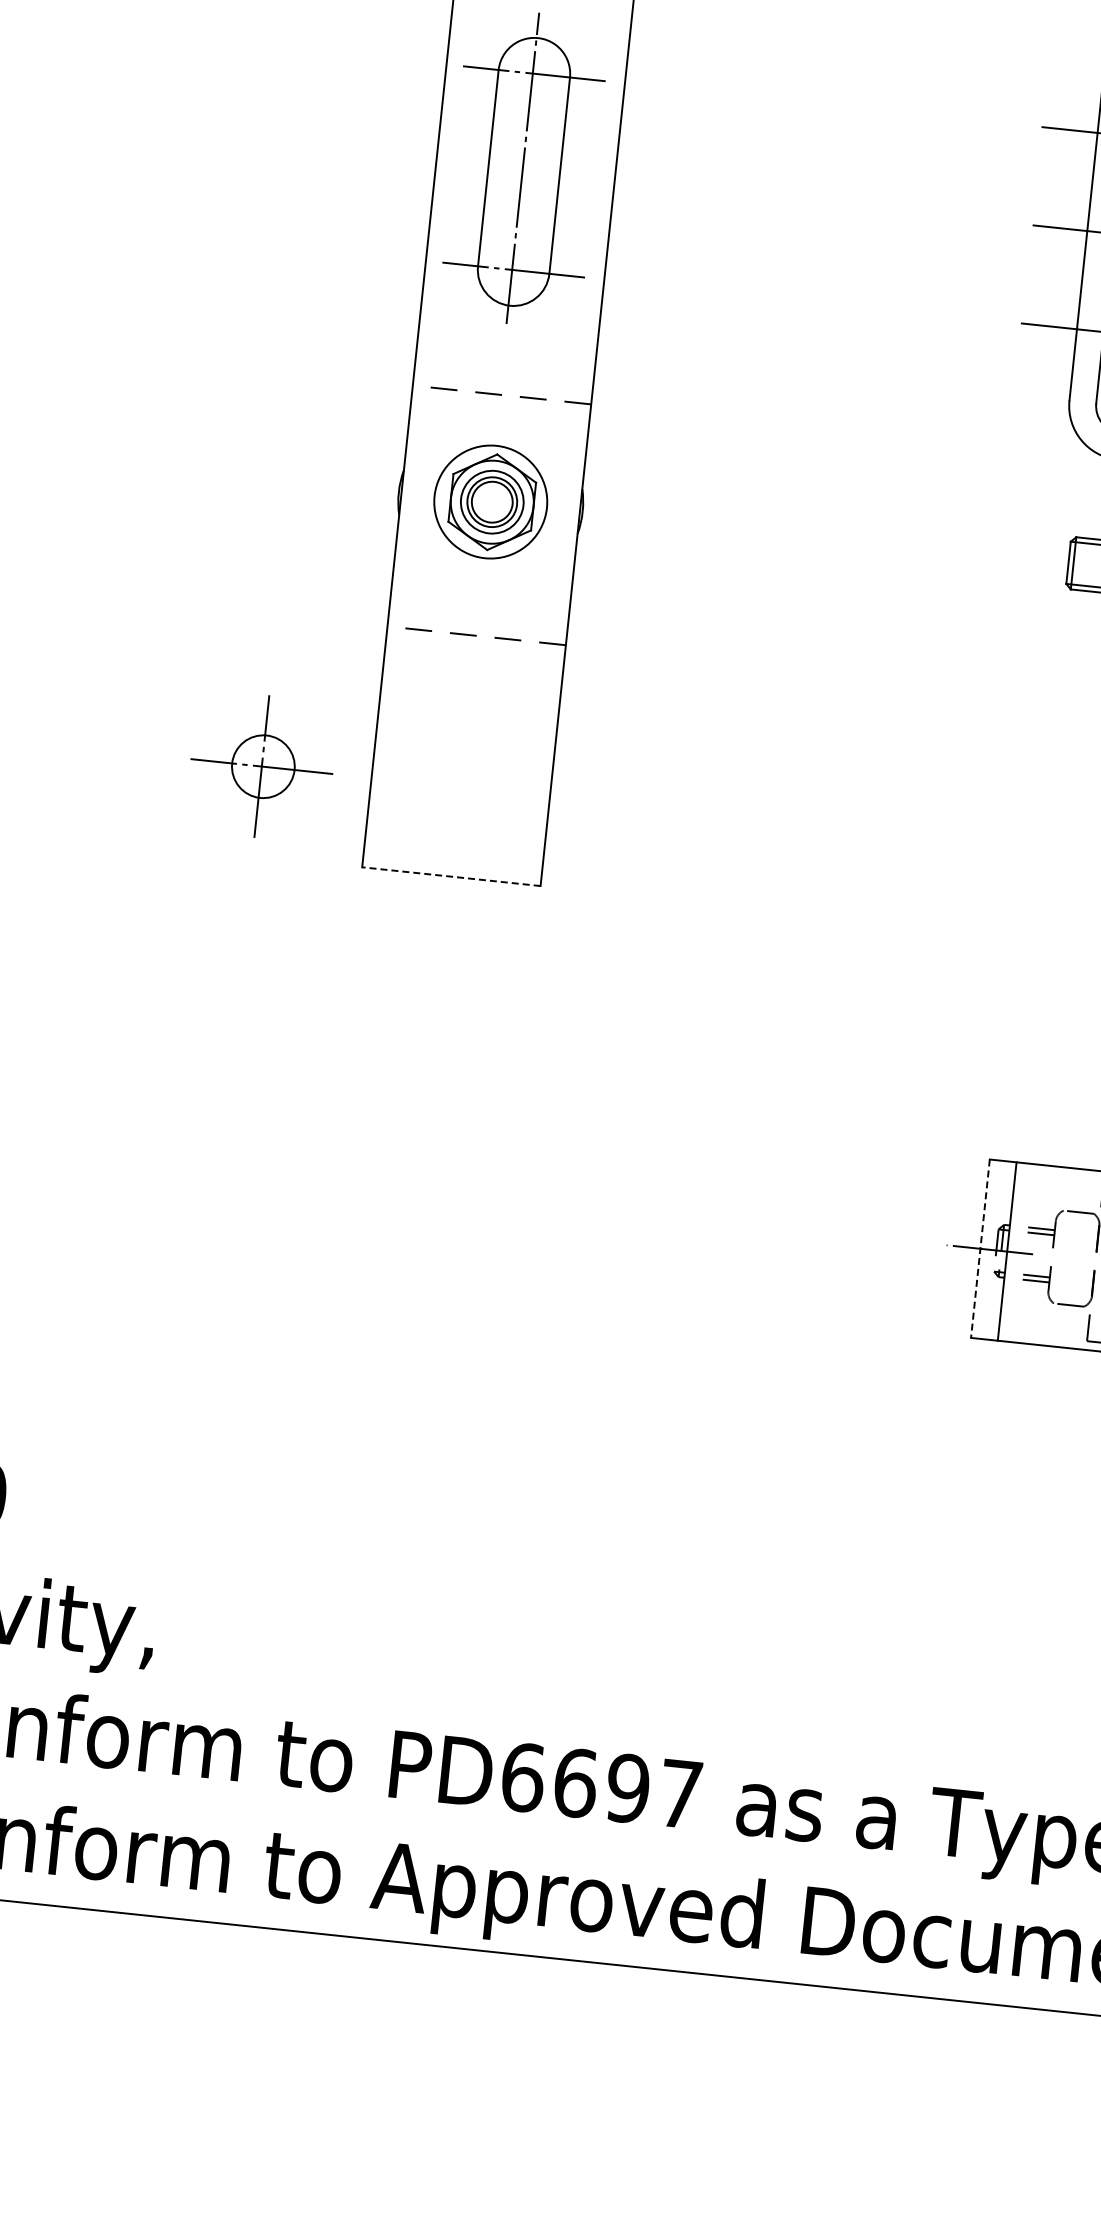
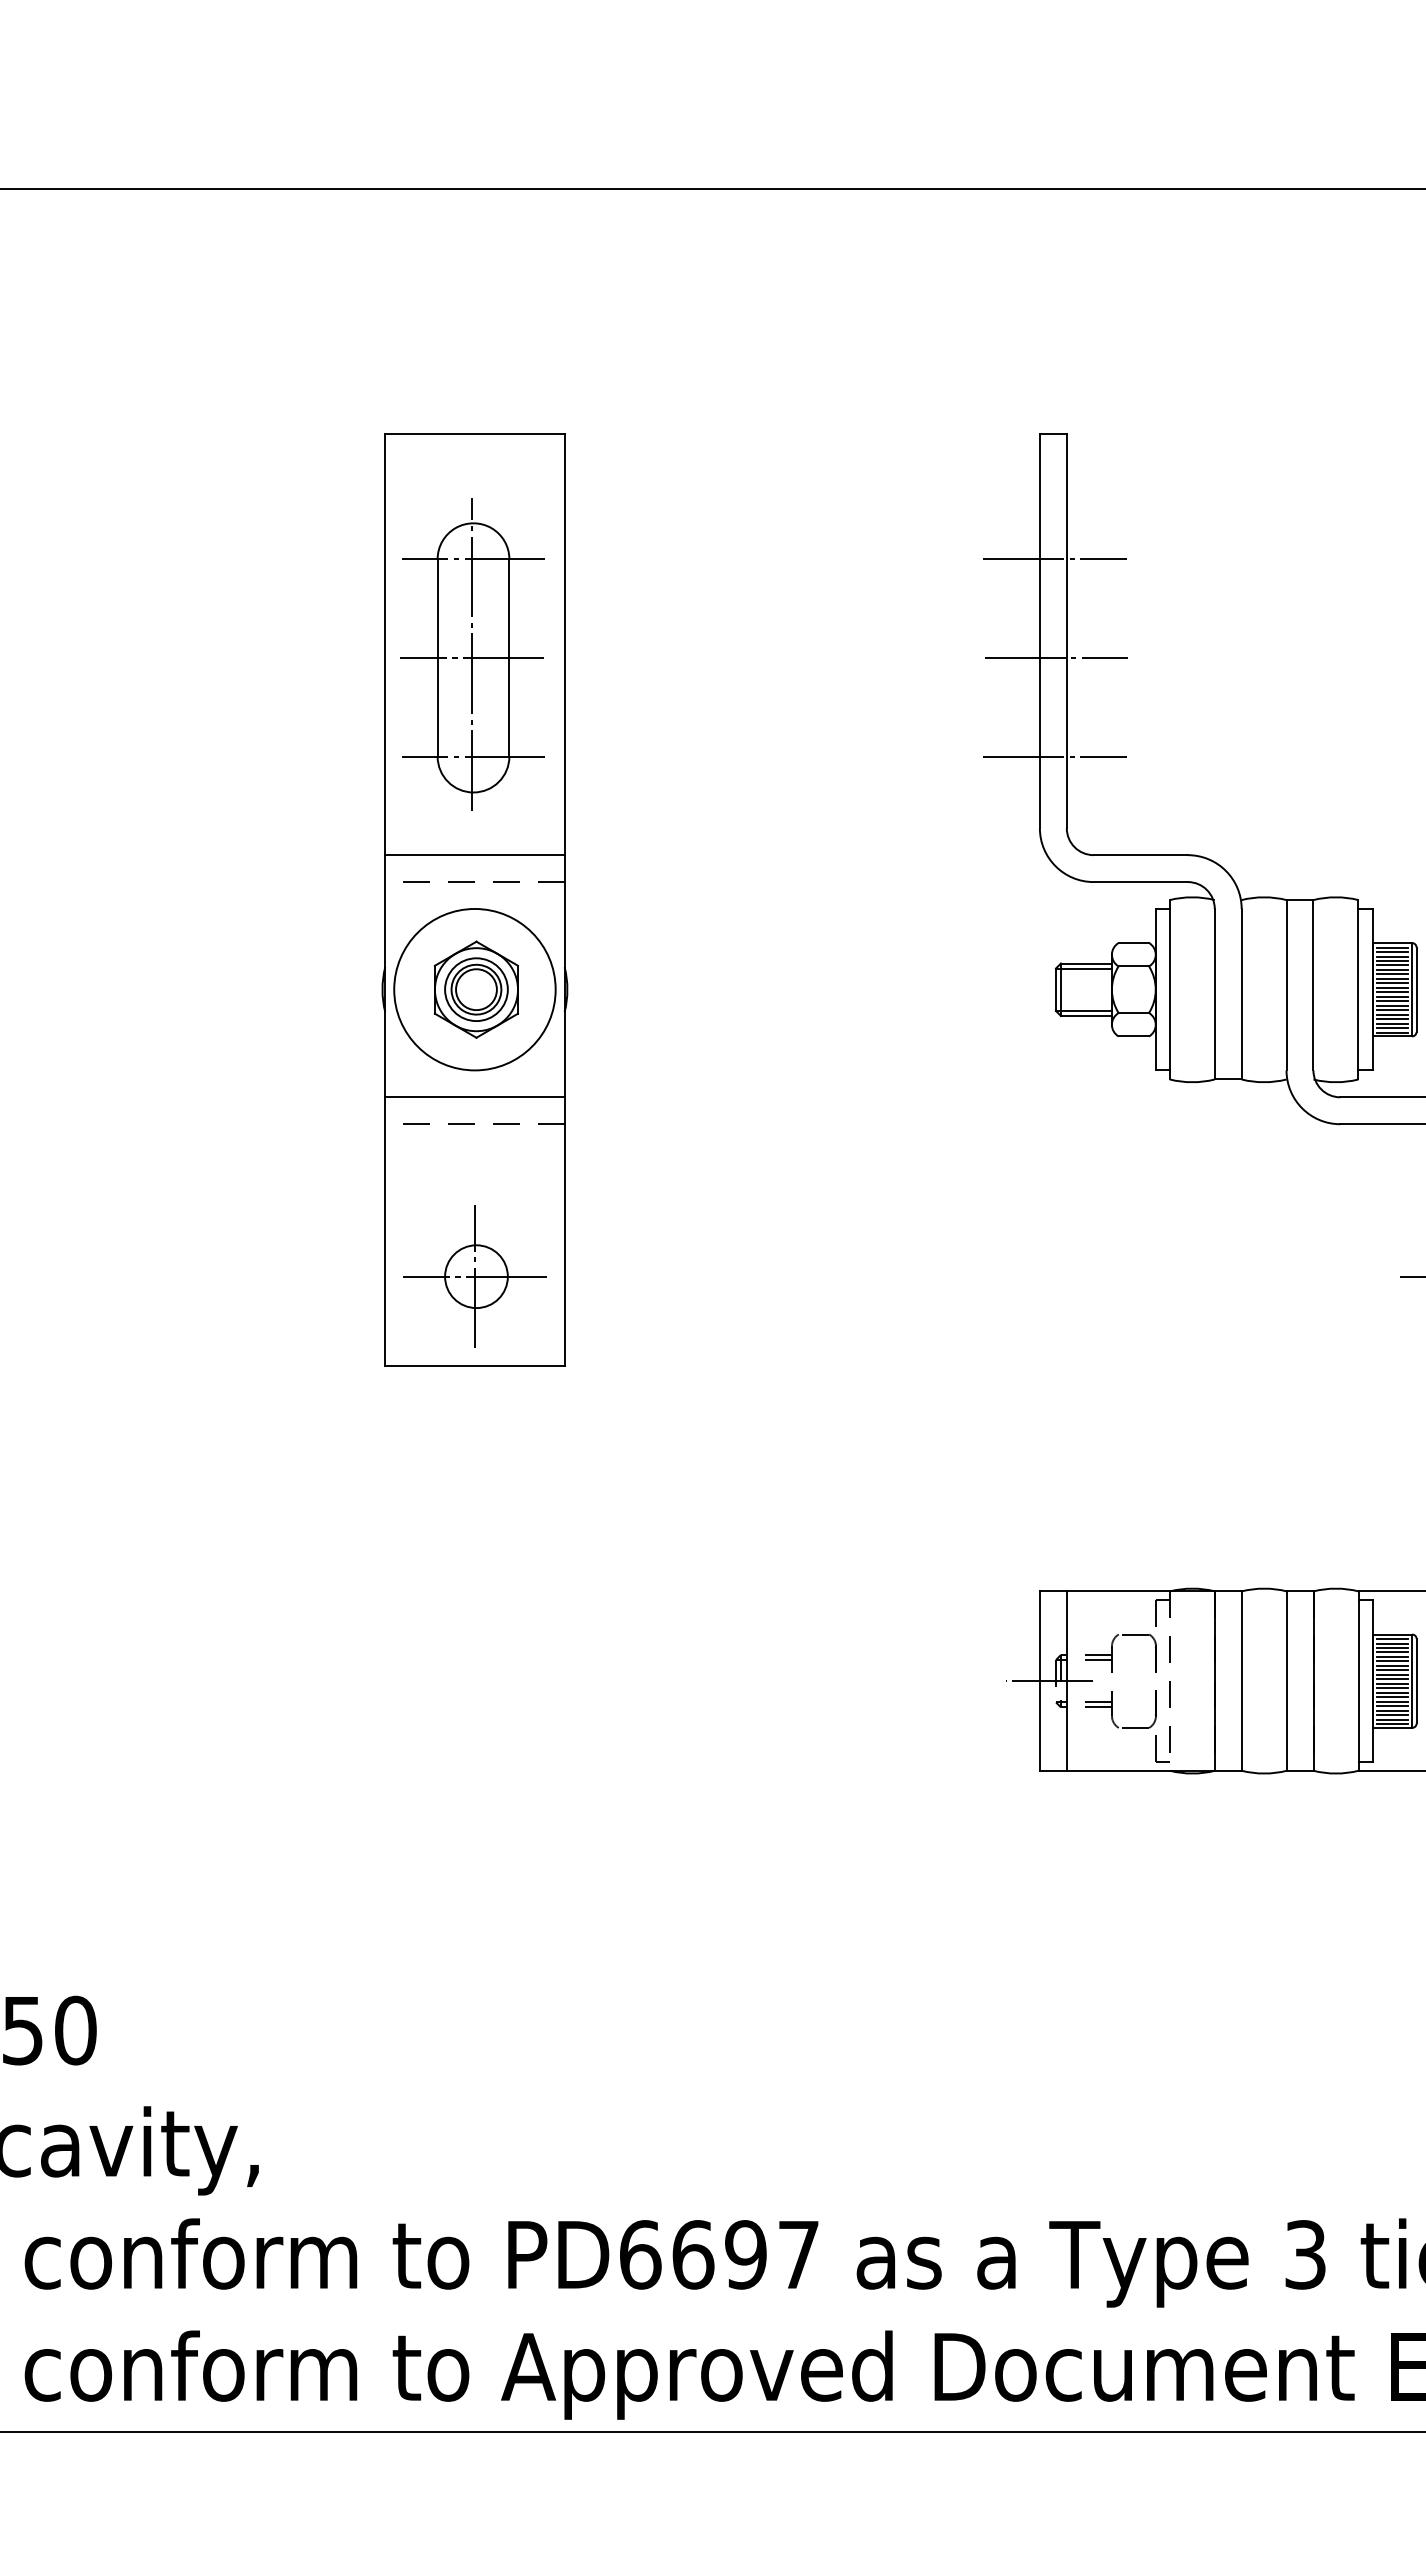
line: (522, 171) -> (471, 657), added
line: (504, 368) -> (474, 855), added
circle: (490, 501) -> (474, 989), size x1.43
line: (479, 609) -> (474, 1097), added
part: (261, 766) -> (474, 1276), moved
line: (450, 876) -> (474, 1366), dashed -> solid
line: (979, 1249) -> (1039, 1681), dashed -> solid

